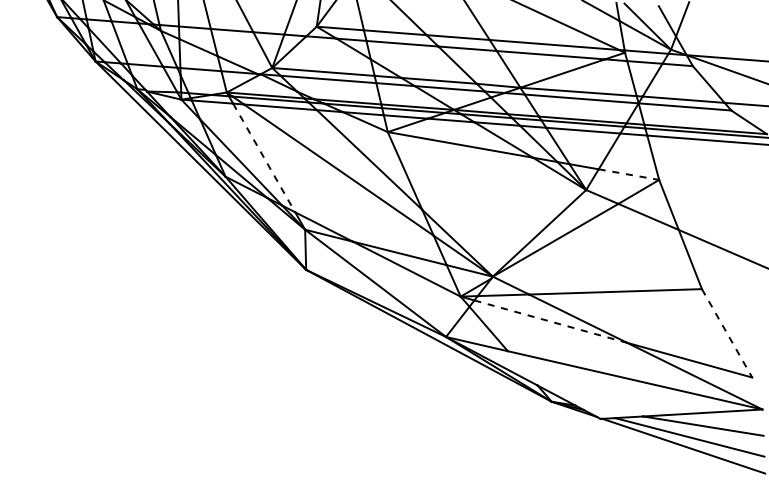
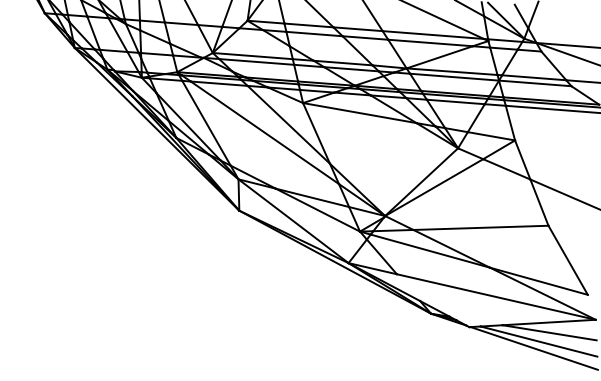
line: (264, 157) -> (206, 122), dashed -> solid
line: (628, 174) -> (491, 136), dashed -> solid
line: (551, 321) -> (430, 251), dashed -> solid
line: (727, 333) -> (568, 260), dashed -> solid

